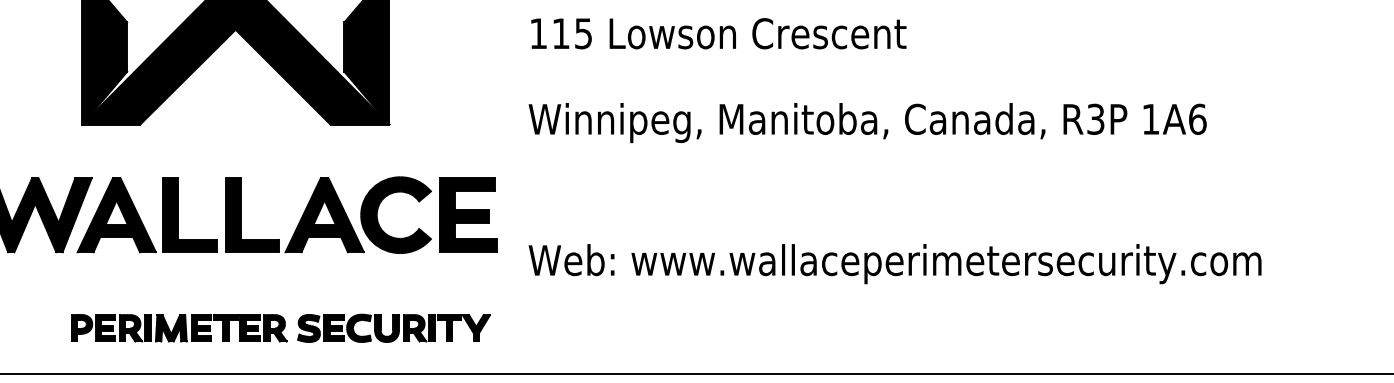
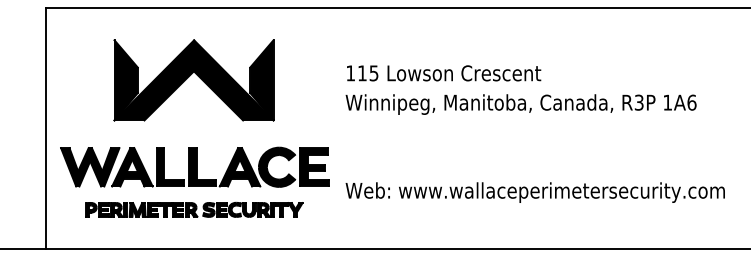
text: (866, 122) -> (520, 104), moved
part: (281, 327) -> (194, 209), moved

